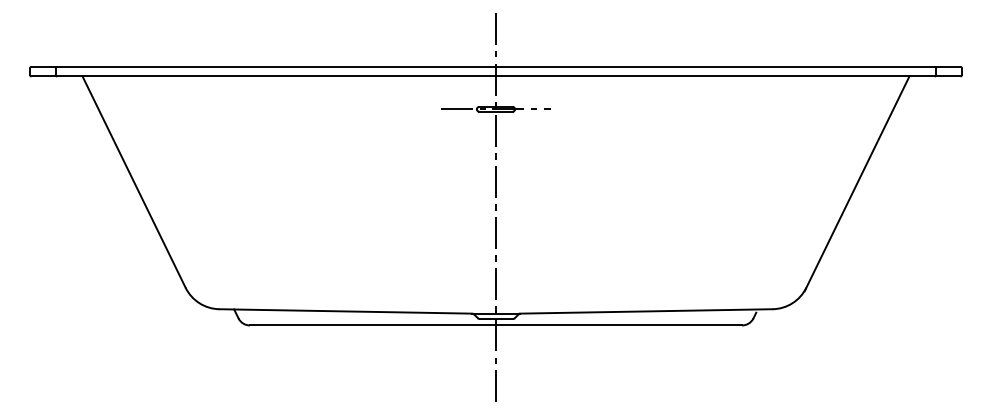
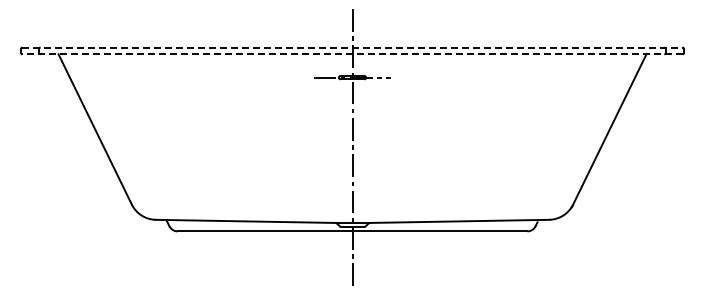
line: (497, 66) -> (353, 47), solid -> dashed
line: (496, 76) -> (352, 54), solid -> dashed

